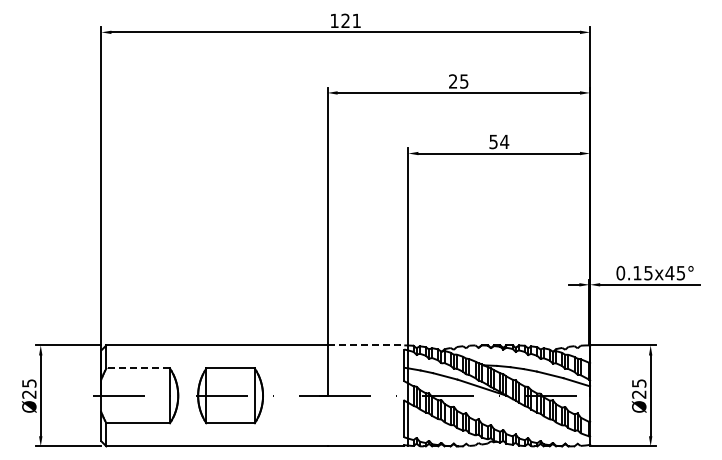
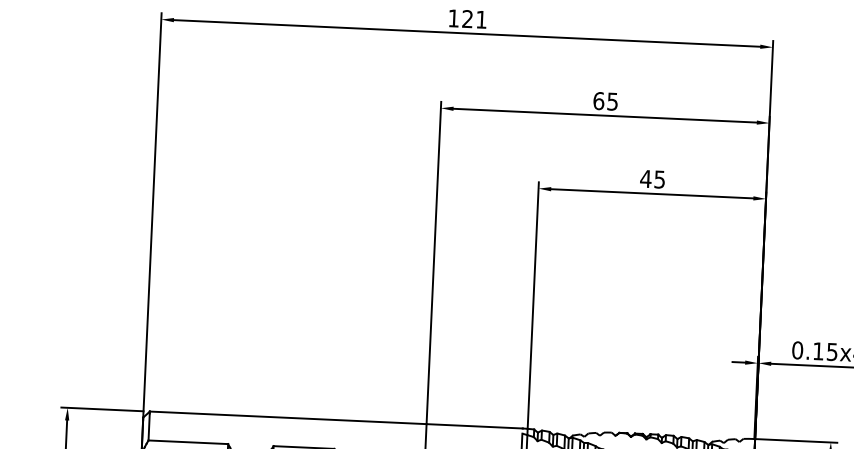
text: (453, 81) -> (599, 101), 25 -> 65
text: (499, 141) -> (653, 178), 54 -> 45
line: (366, 345) -> (475, 426), dashed -> solid
line: (138, 368) -> (188, 442), dashed -> solid

